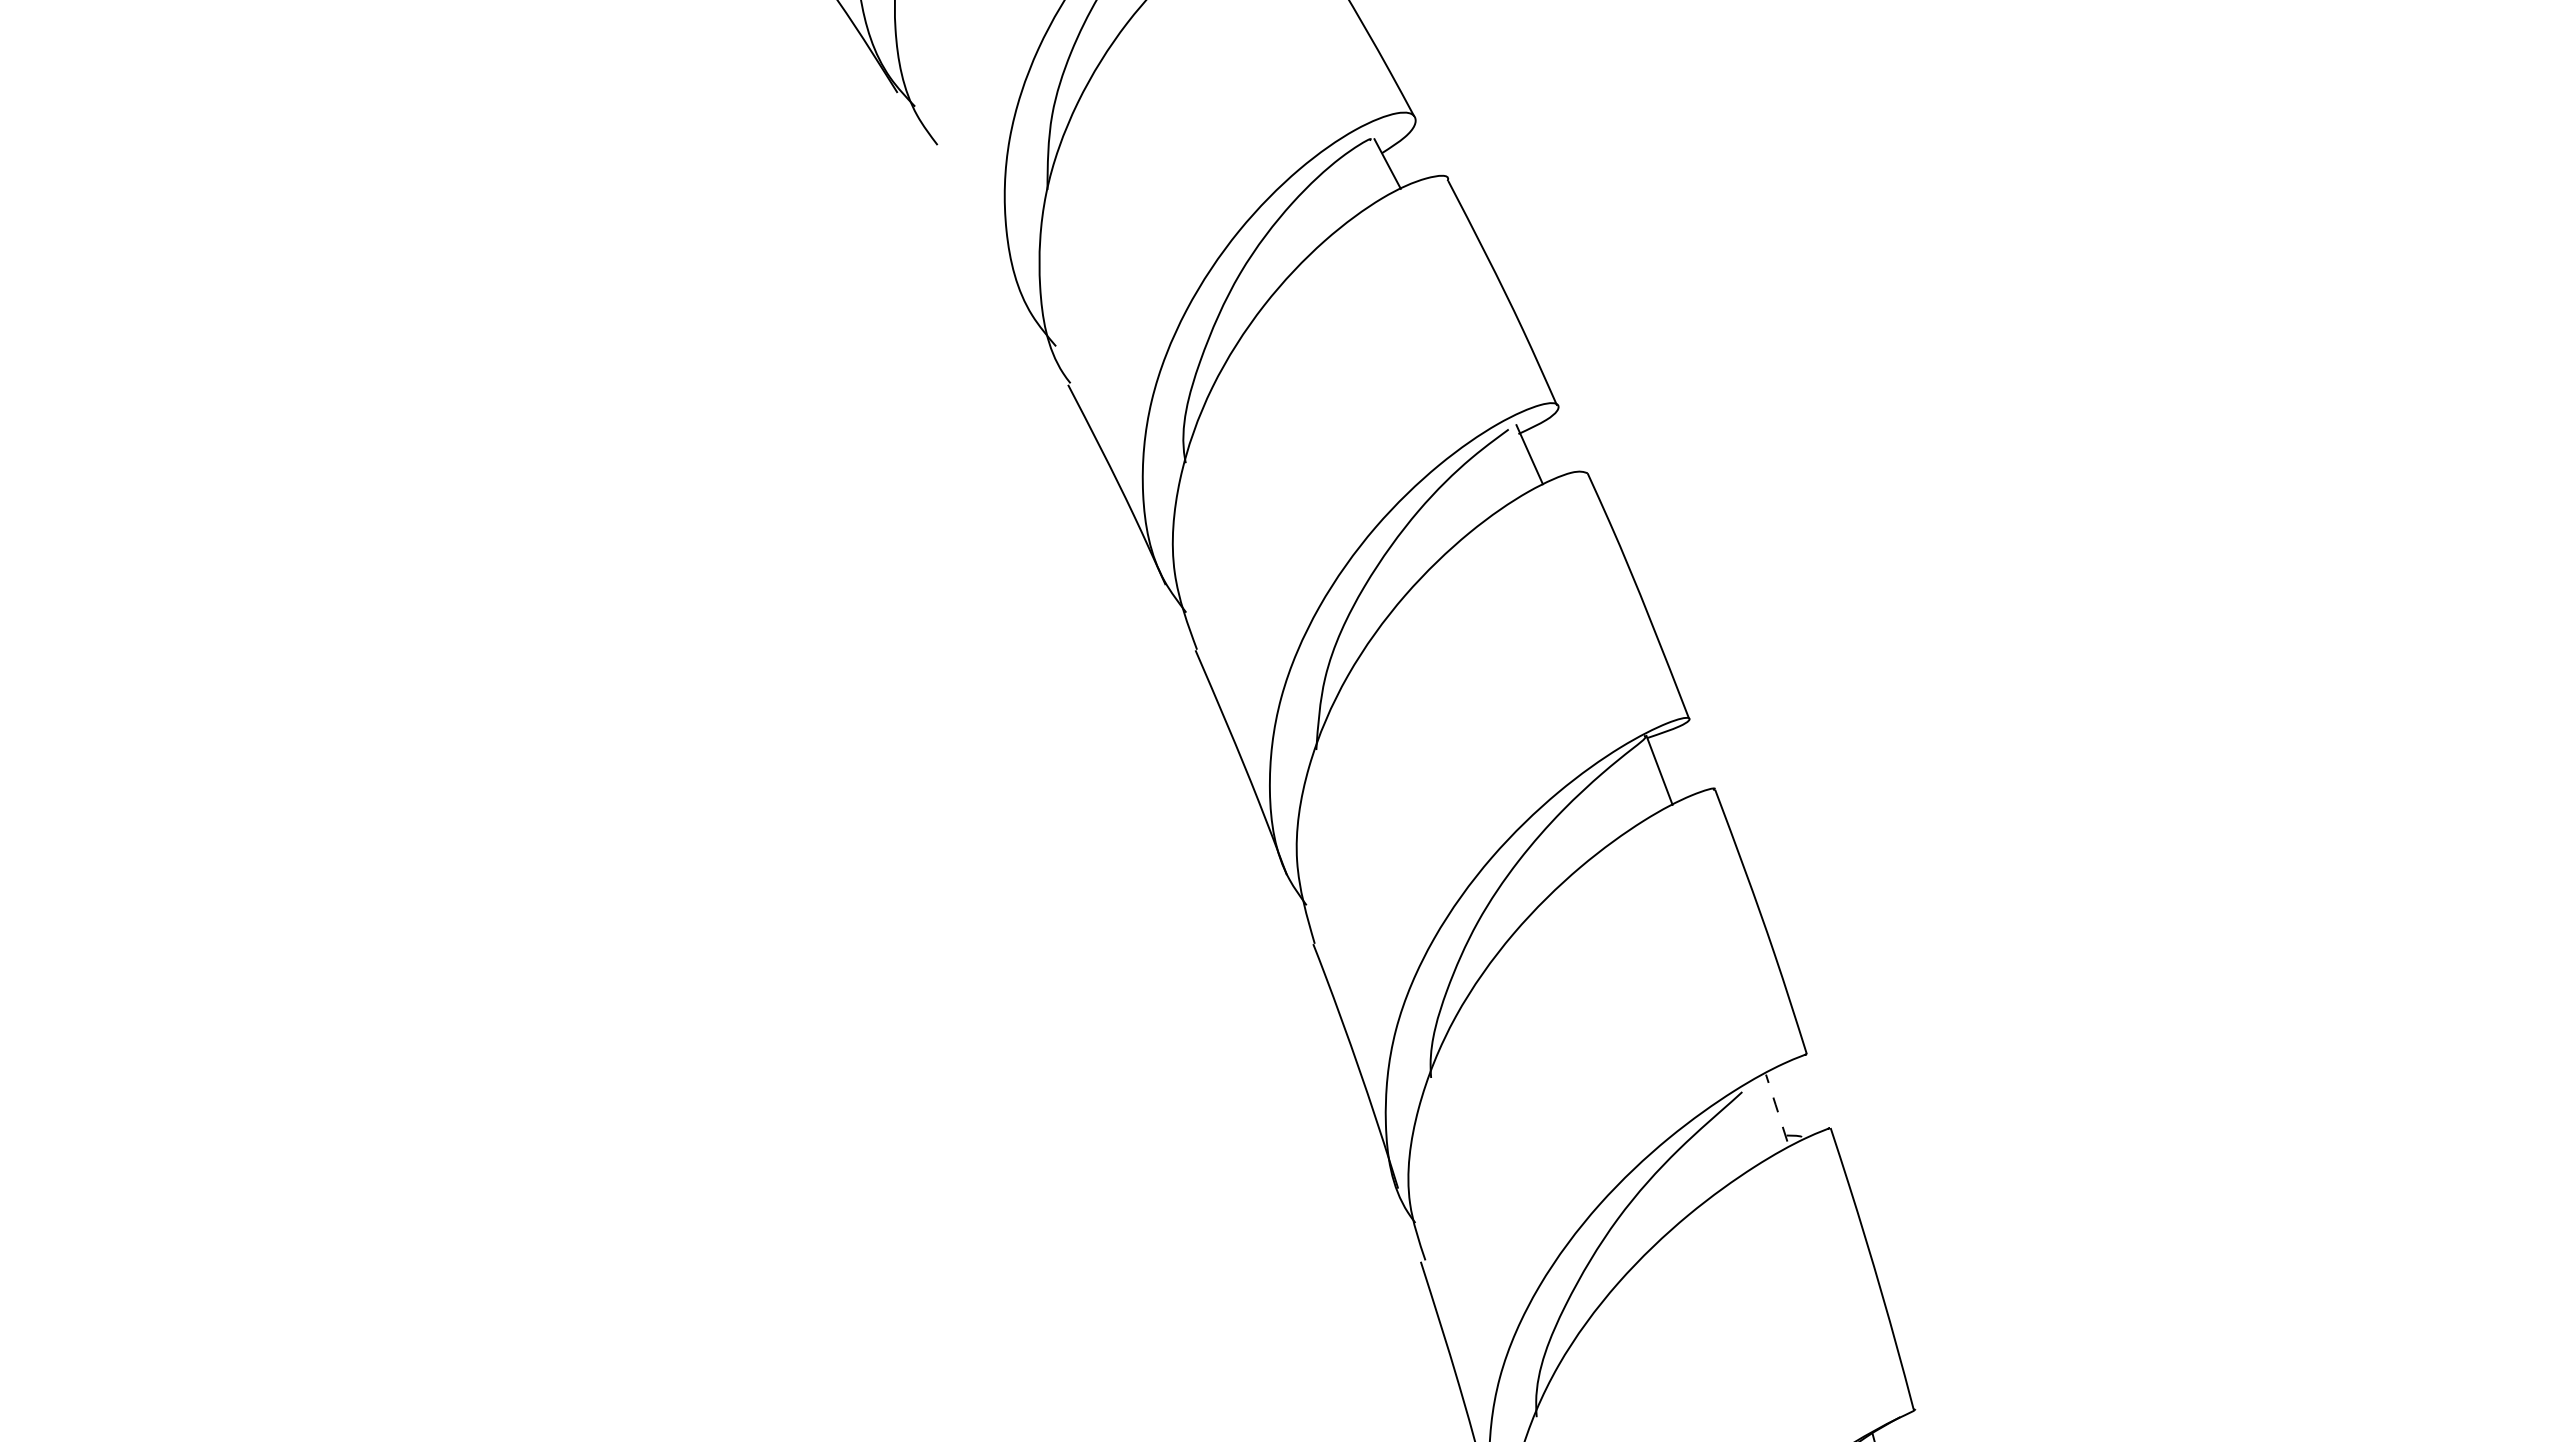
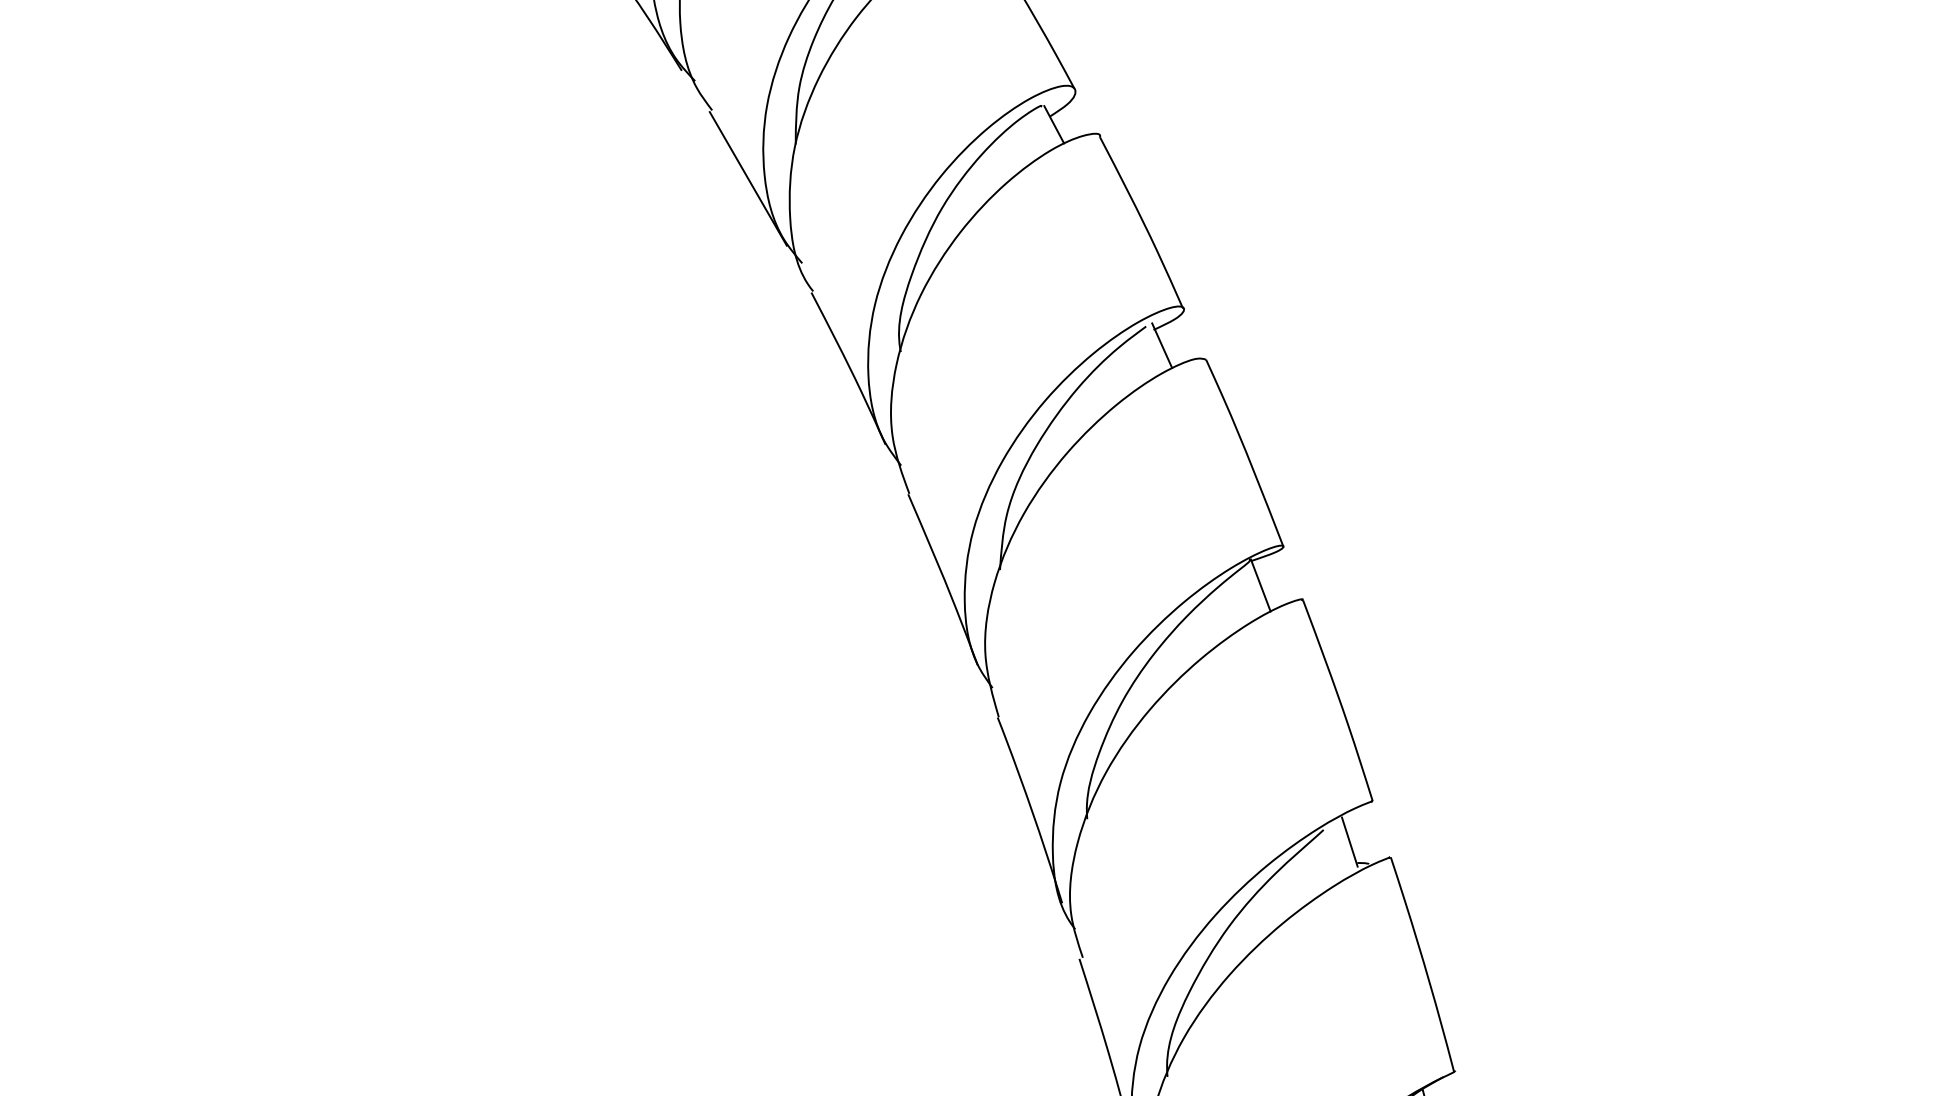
line: (984, 235) -> (747, 179), added
line: (1776, 1107) -> (1349, 841), dashed -> solid

